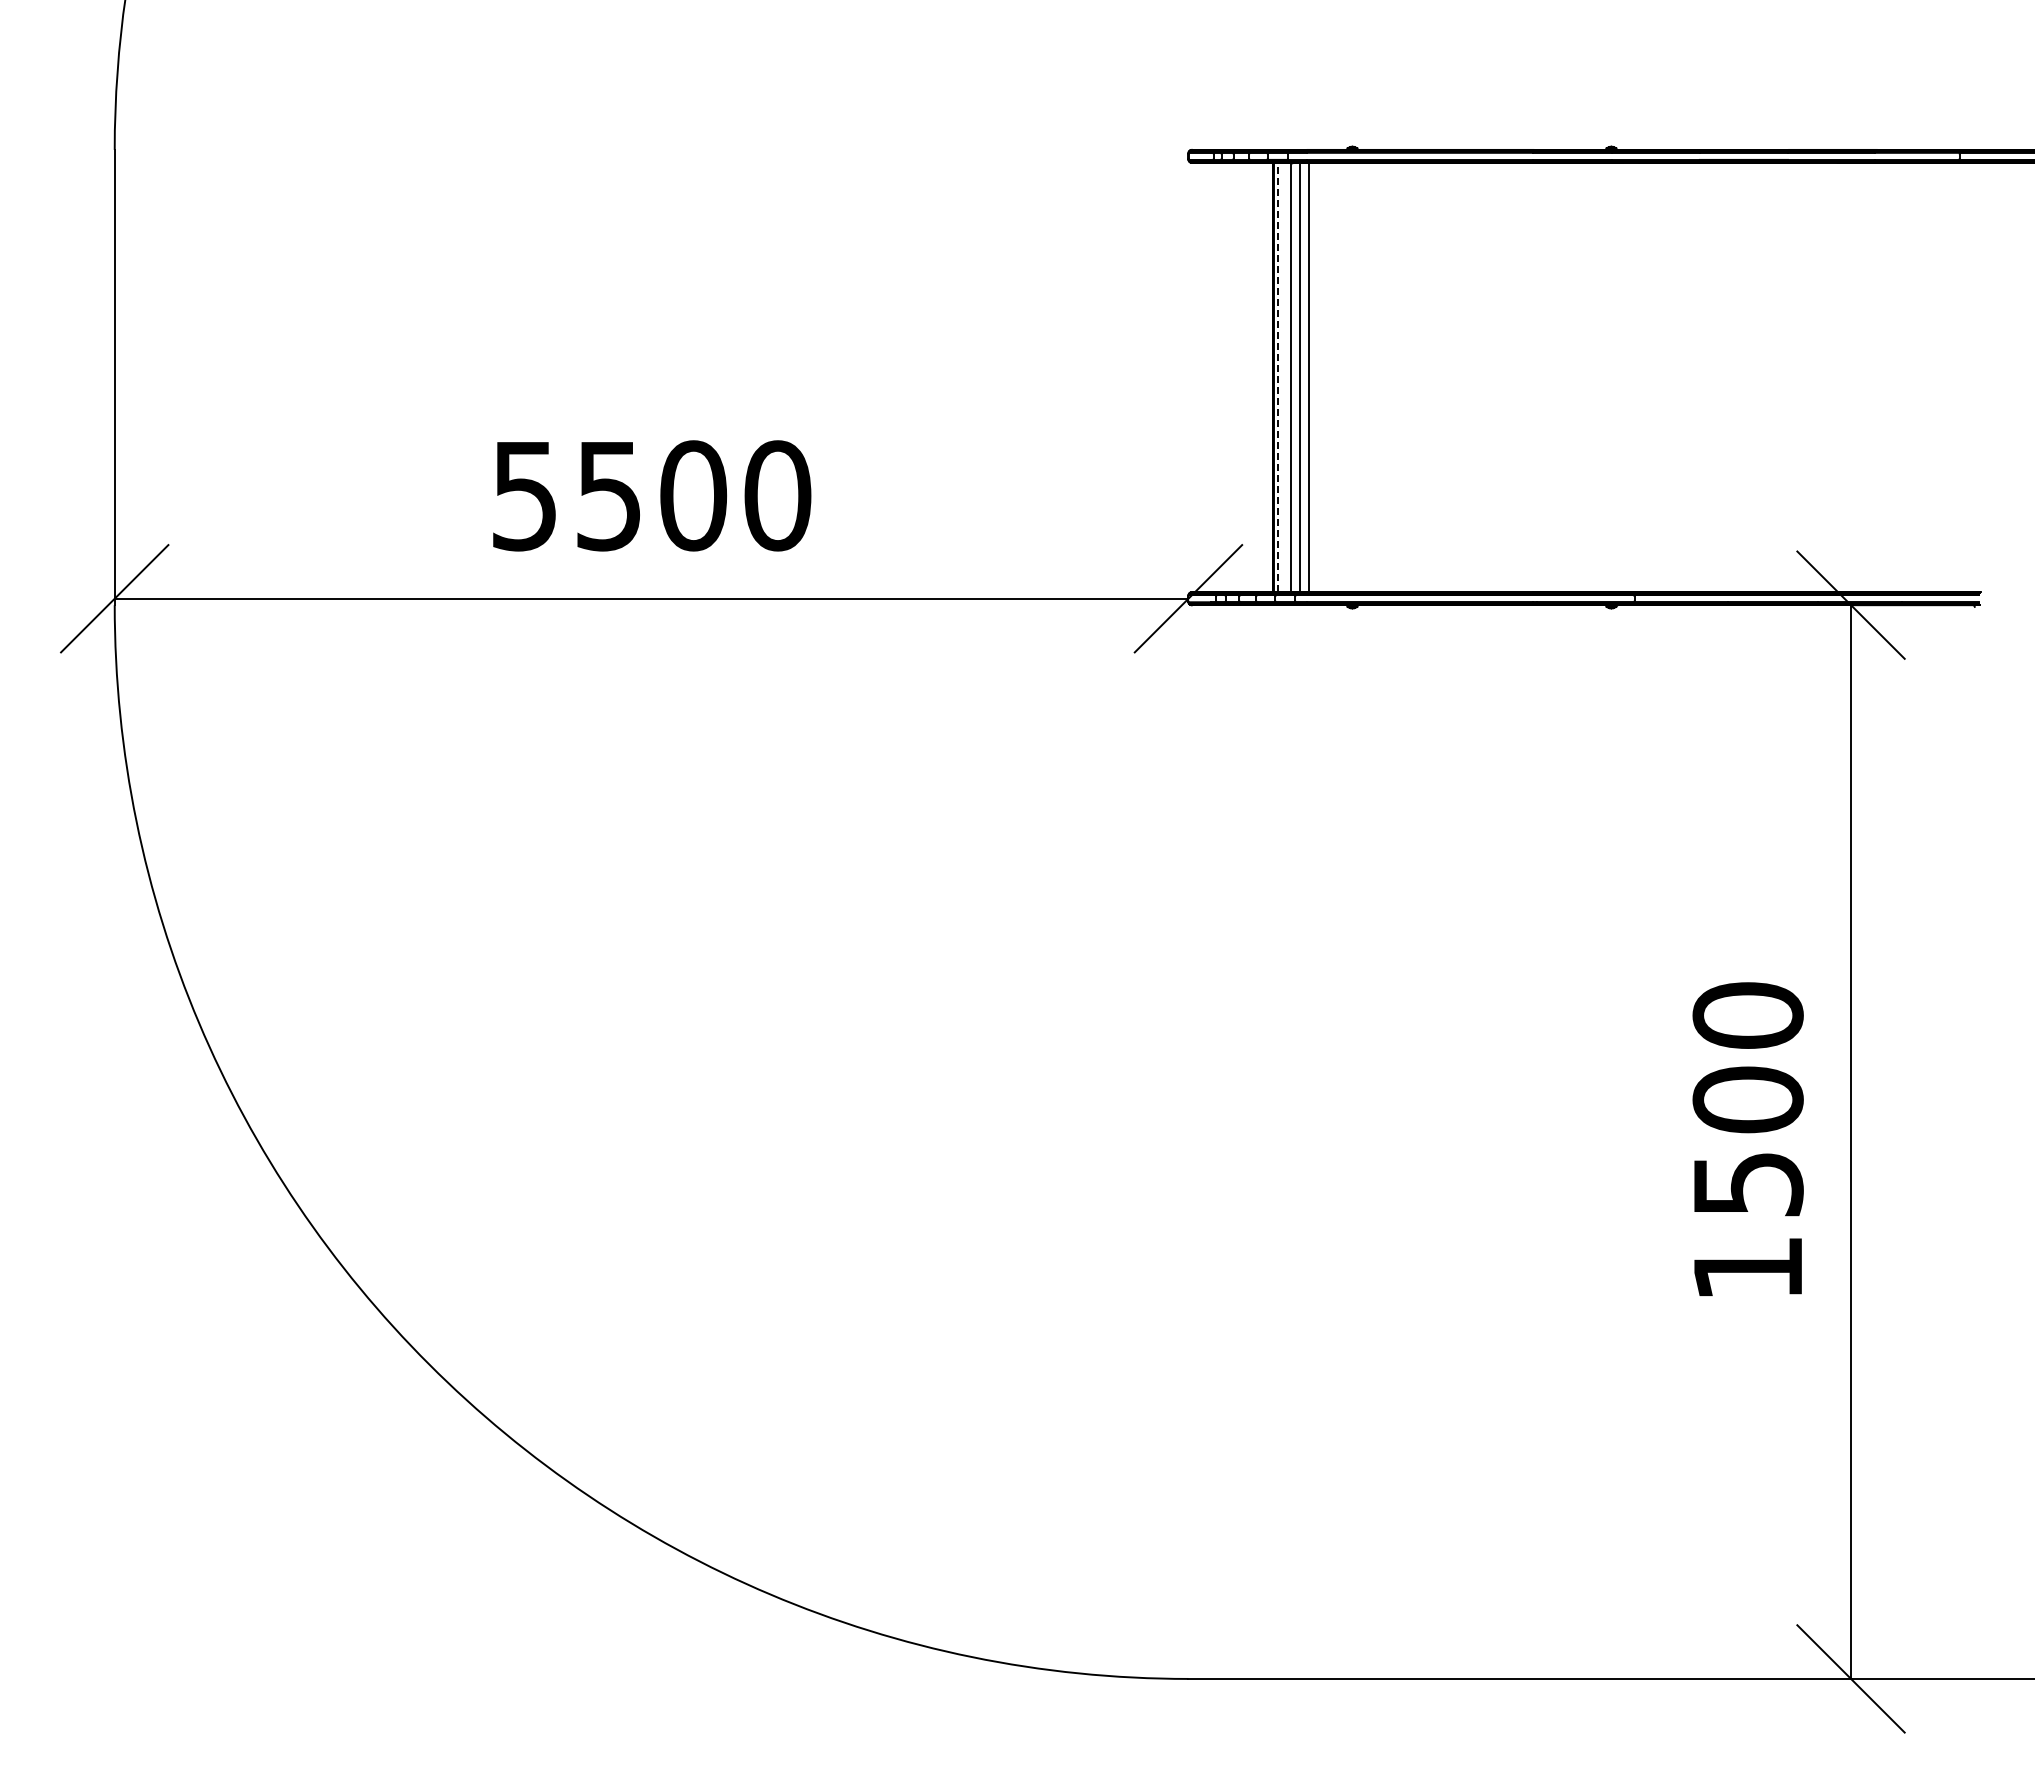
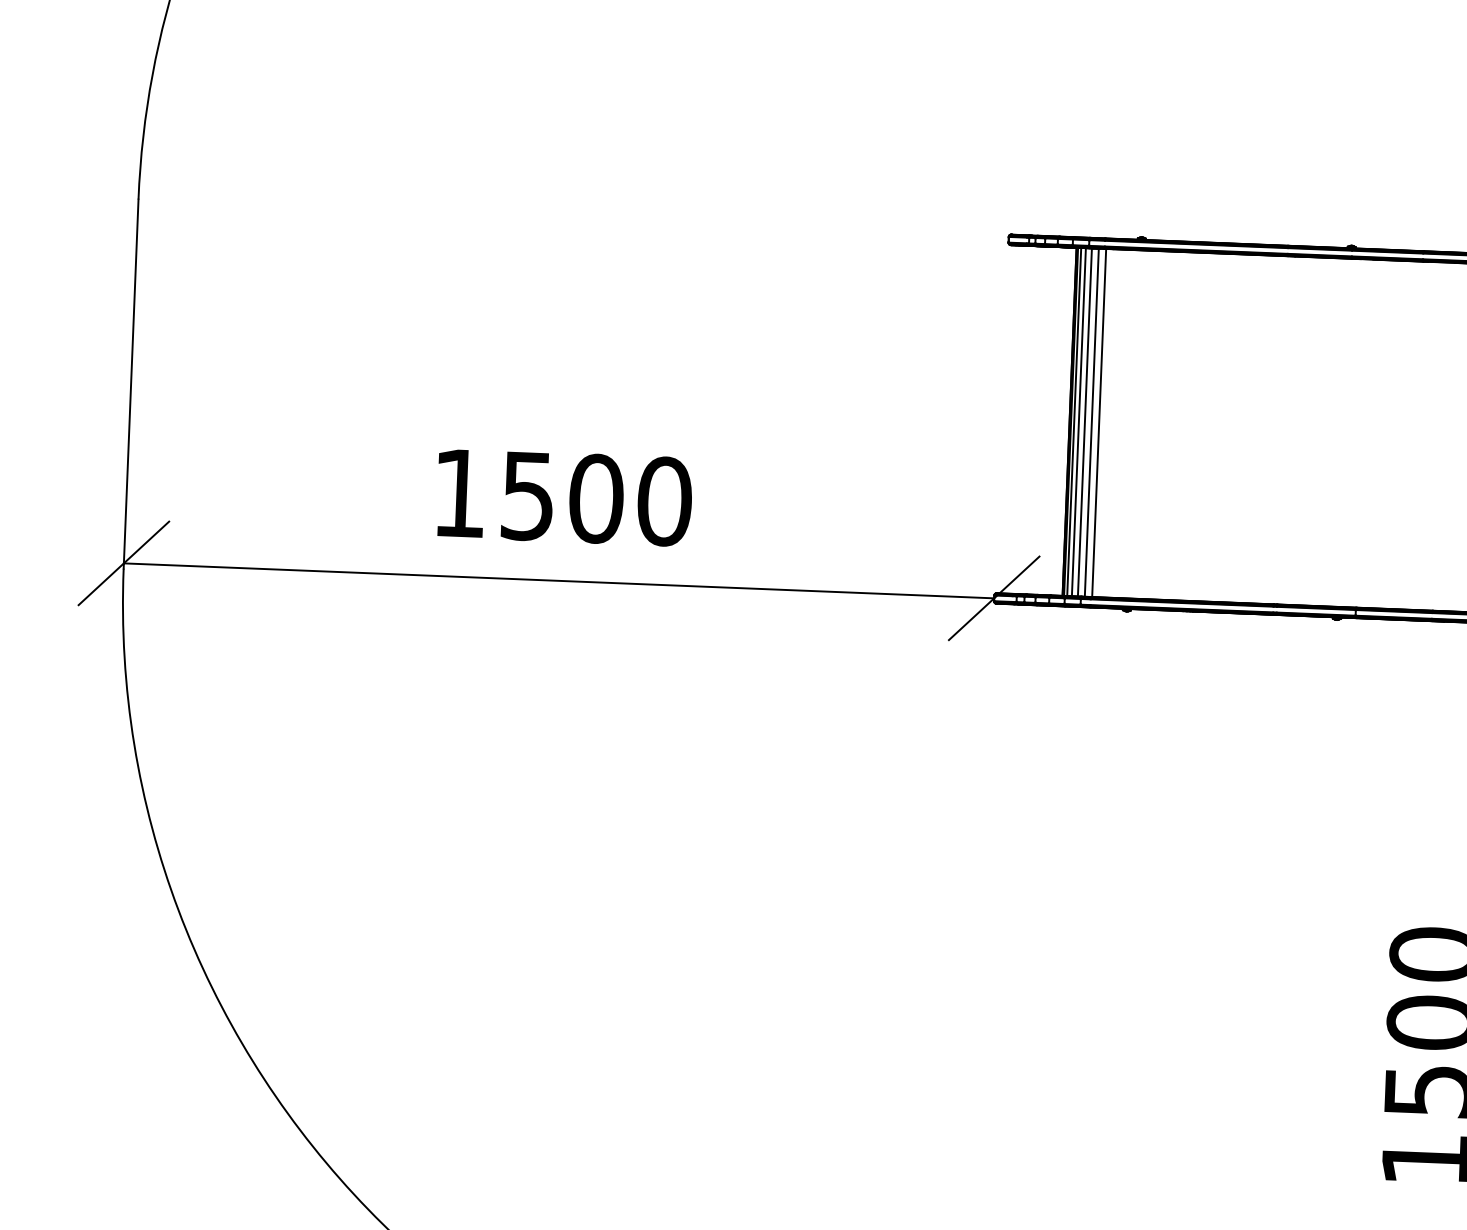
line: (1278, 377) -> (1074, 421), dashed -> solid
line: (1284, 377) -> (1079, 422), added
text: (524, 496) -> (459, 493), 5500 -> 1500

